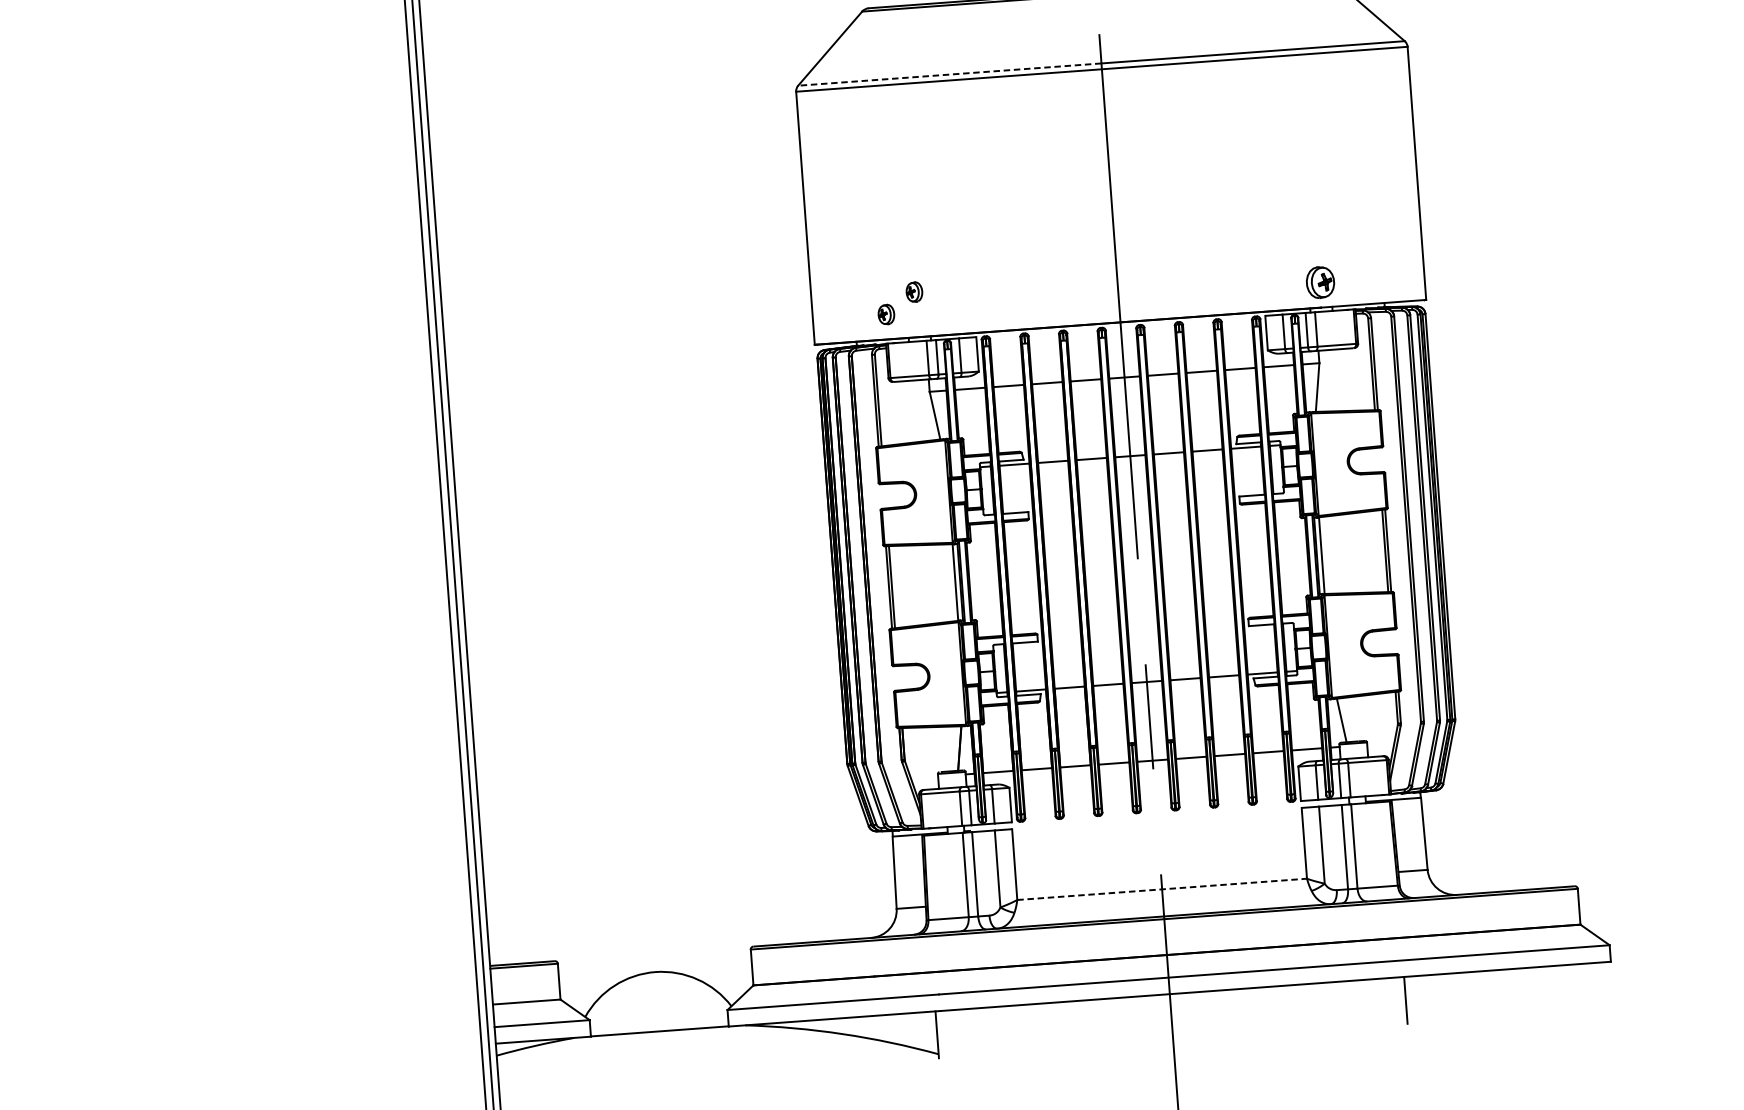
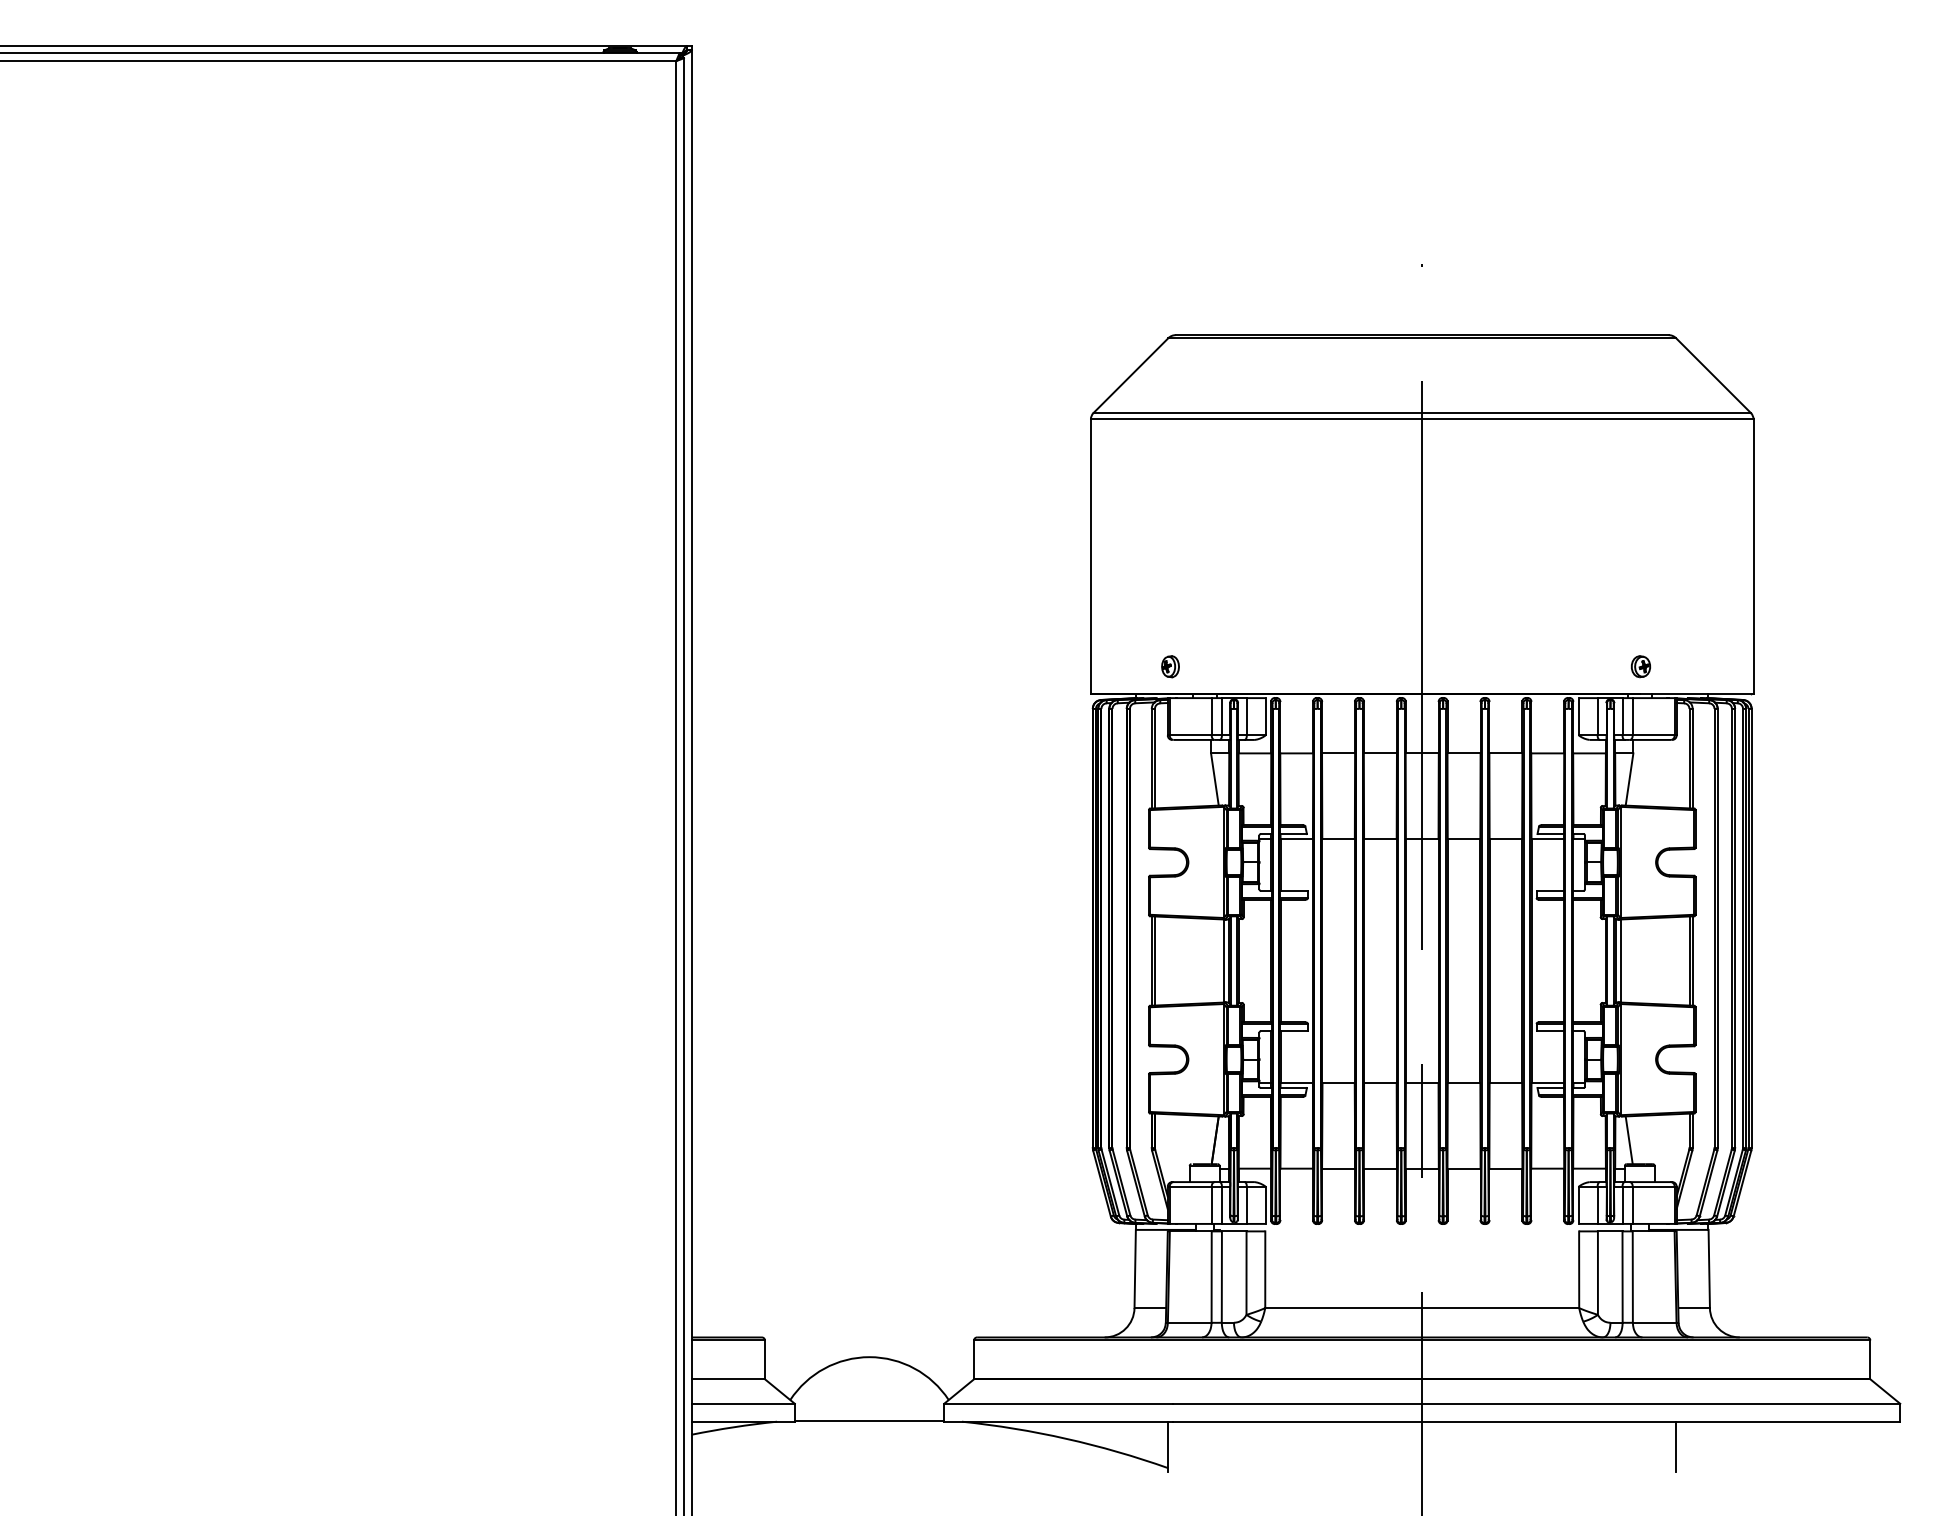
line: (949, 75) -> (1257, 413), dashed -> solid
part: (1320, 282) -> (1640, 666), size x0.62
part: (914, 291) -> (1202, 644), removed
line: (1162, 889) -> (1422, 1308), dashed -> solid

